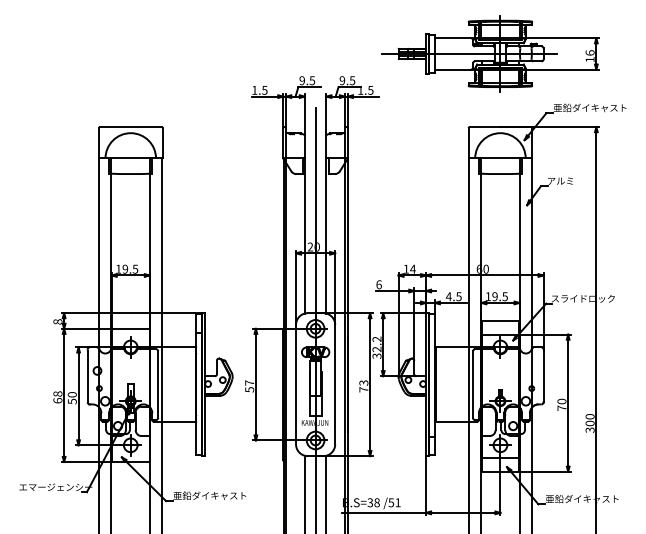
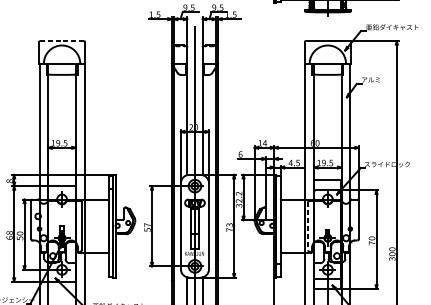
line: (130, 127) -> (61, 41), solid -> dashed
line: (473, 385) -> (308, 226), solid -> dashed

